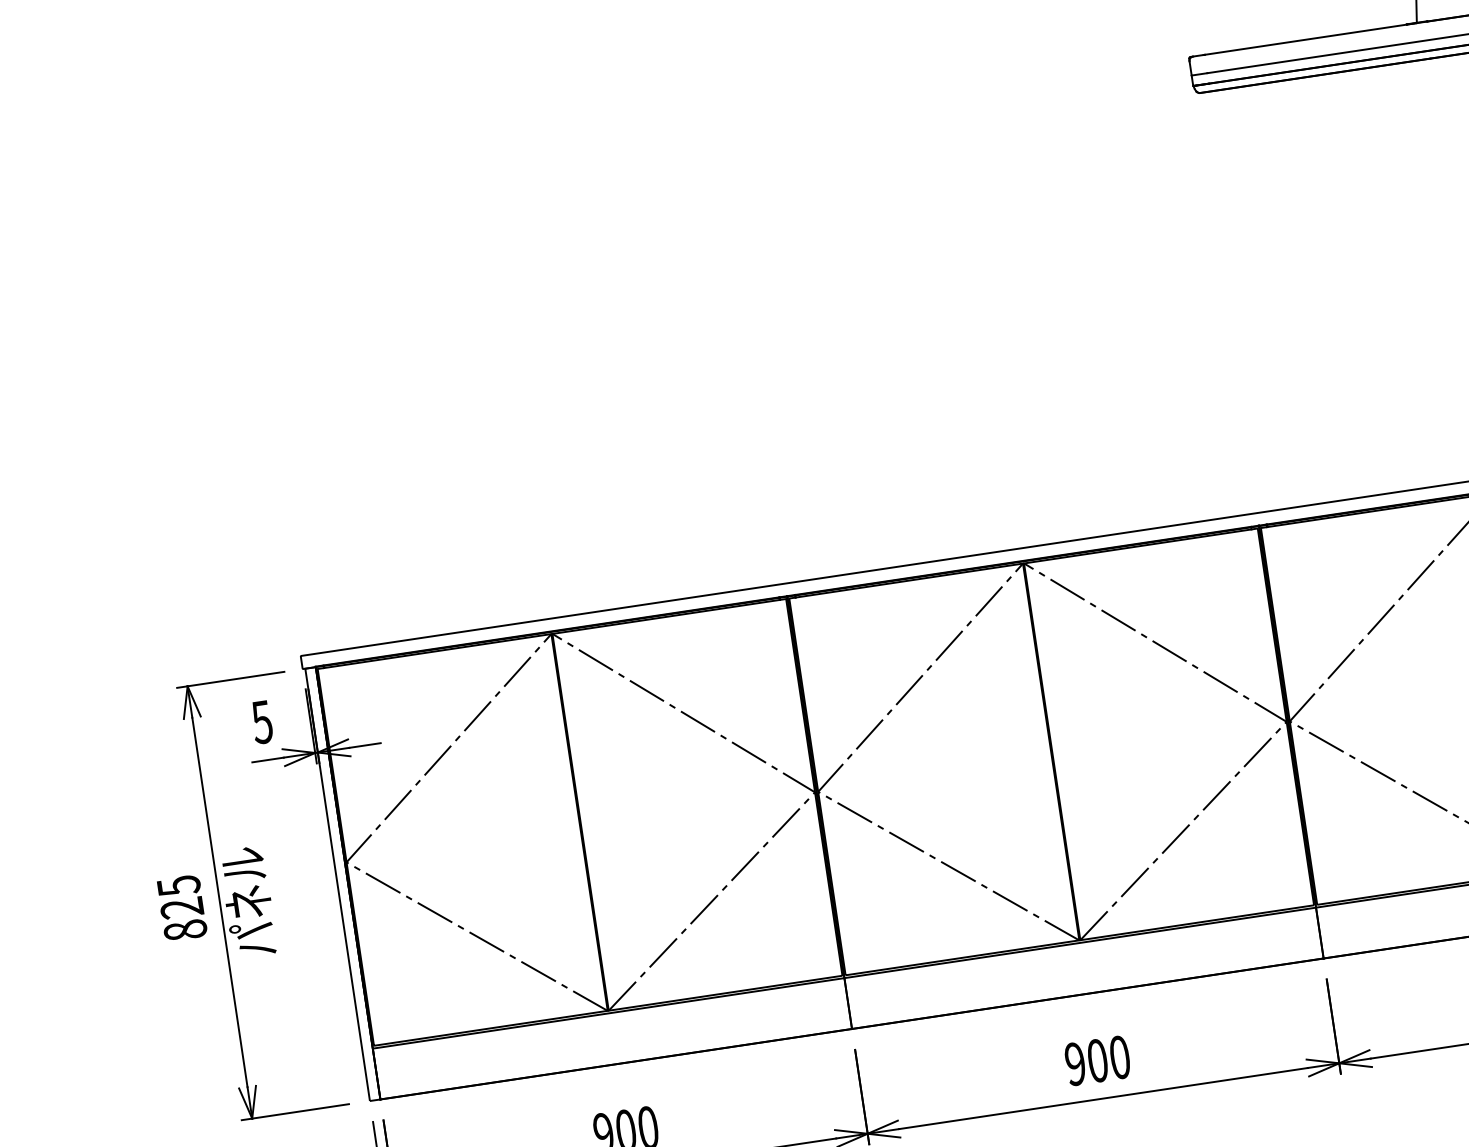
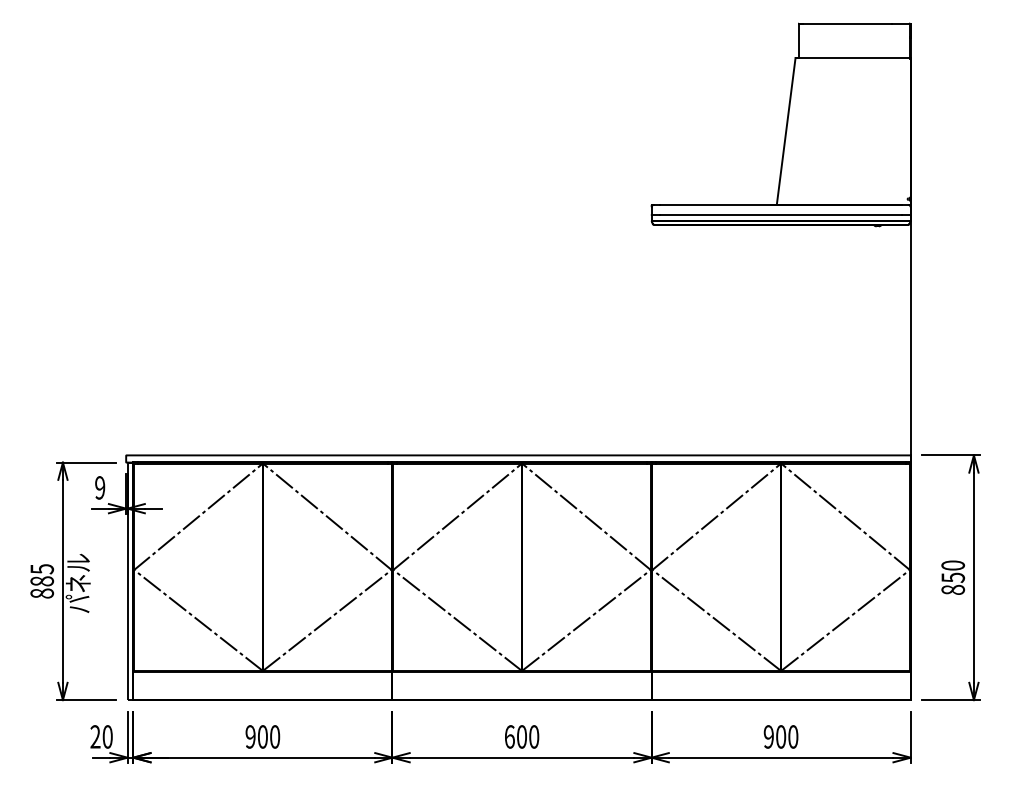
text: (262, 721) -> (100, 487), 5 -> 9
text: (182, 908) -> (42, 581), 825 -> 885
text: (1074, 1063) -> (509, 736), 900 -> 600

